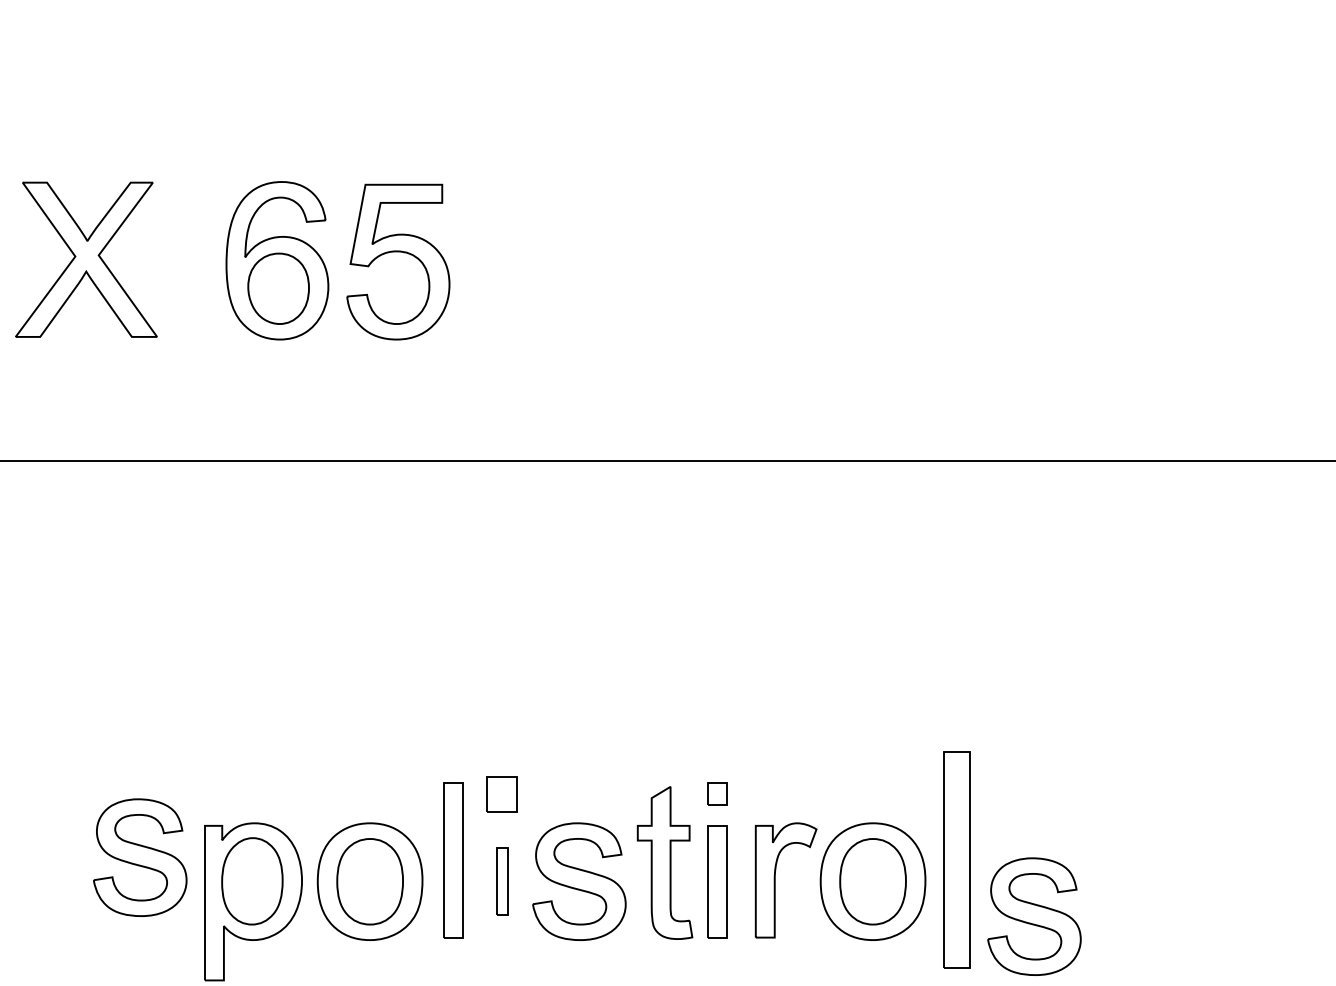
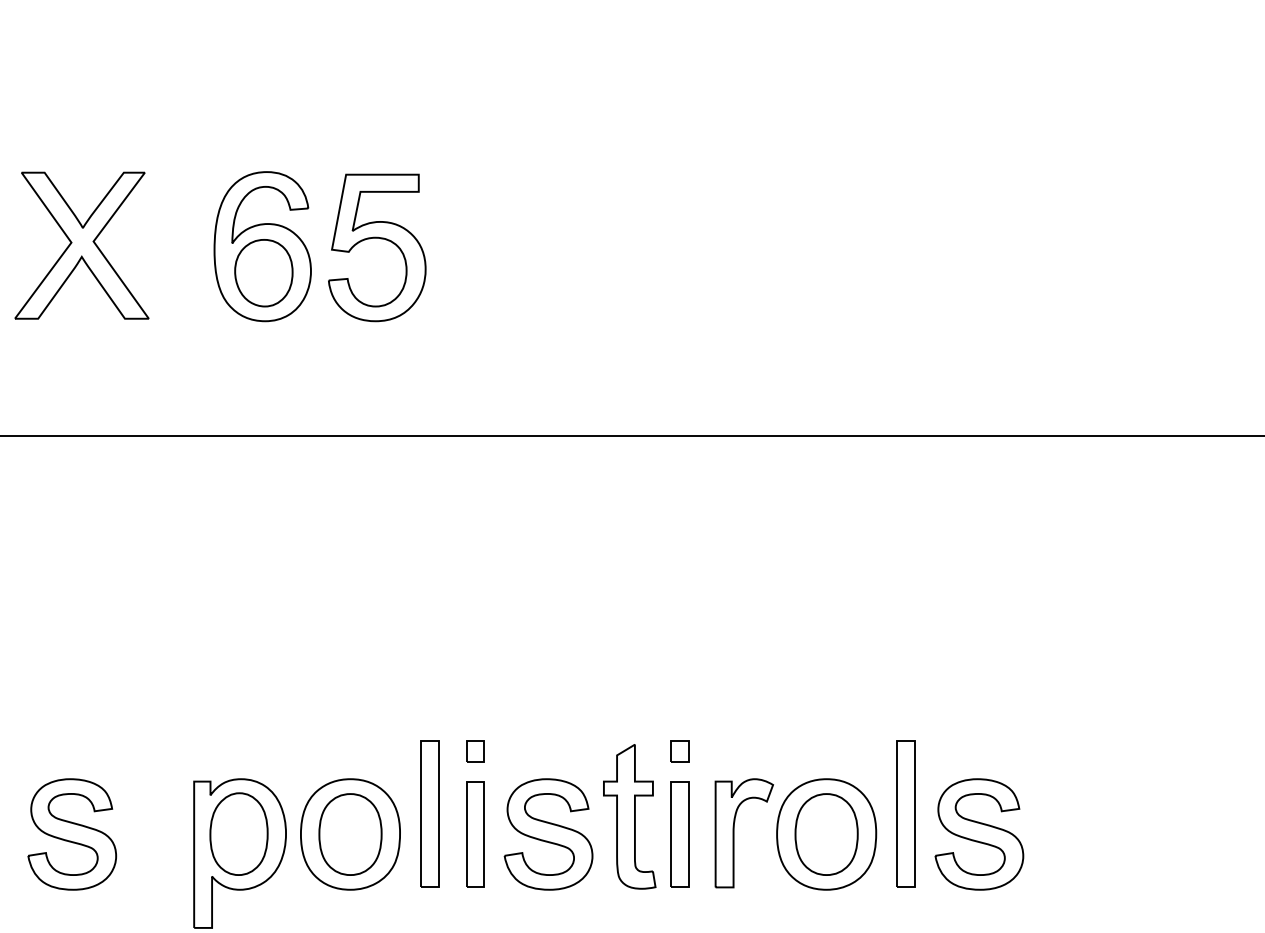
part: (502, 793) -> (475, 750), size x0.62
part: (140, 857) -> (72, 834), moved
part: (956, 860) -> (905, 814), size x0.71
part: (502, 881) -> (475, 834), size x1.67
part: (1034, 916) -> (979, 834), moved

